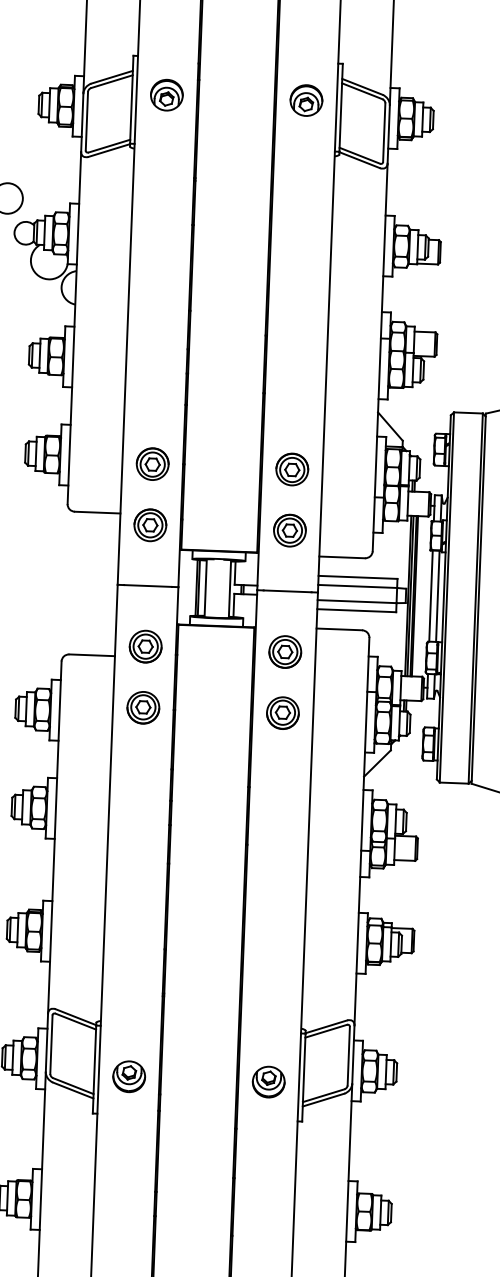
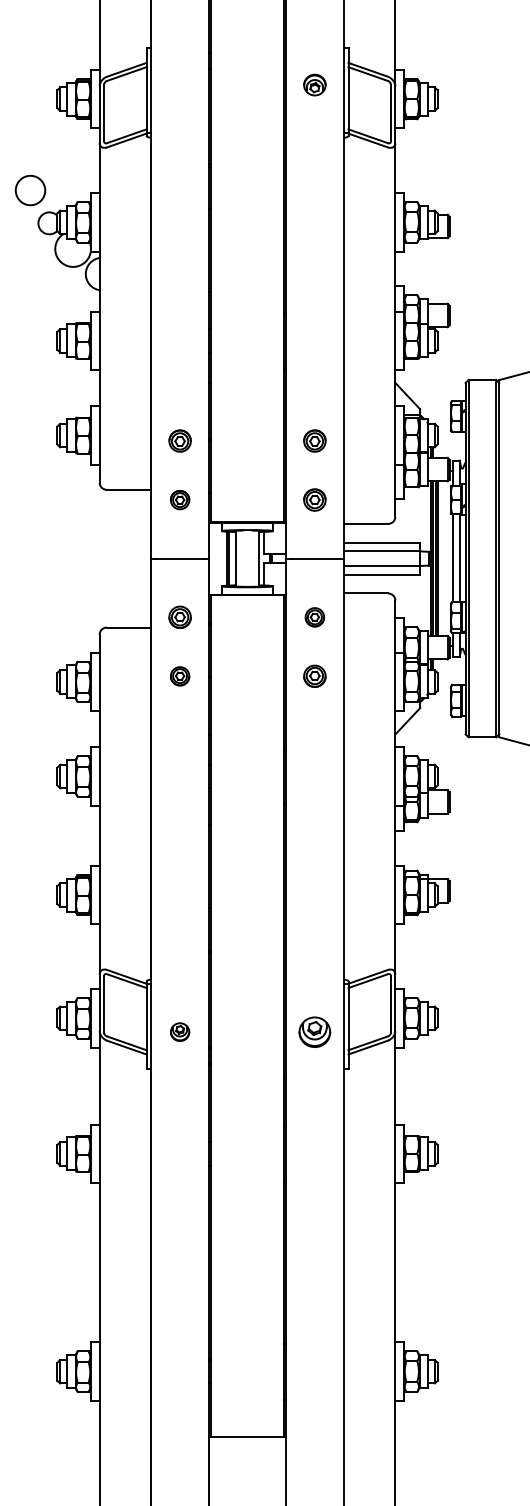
part: (166, 94) -> (179, 84), removed
part: (306, 99) -> (314, 84), size x0.7
part: (152, 463) -> (179, 440), size x0.7
part: (291, 468) -> (314, 440), size x0.7
part: (149, 524) -> (179, 499), size x0.6
part: (289, 529) -> (314, 499), size x0.7
part: (145, 646) -> (179, 617), size x0.7
part: (284, 652) -> (314, 617), size x0.6
part: (142, 708) -> (179, 676), size x0.6
part: (282, 713) -> (314, 676), size x0.7
part: (128, 1075) -> (179, 1031), size x0.6

